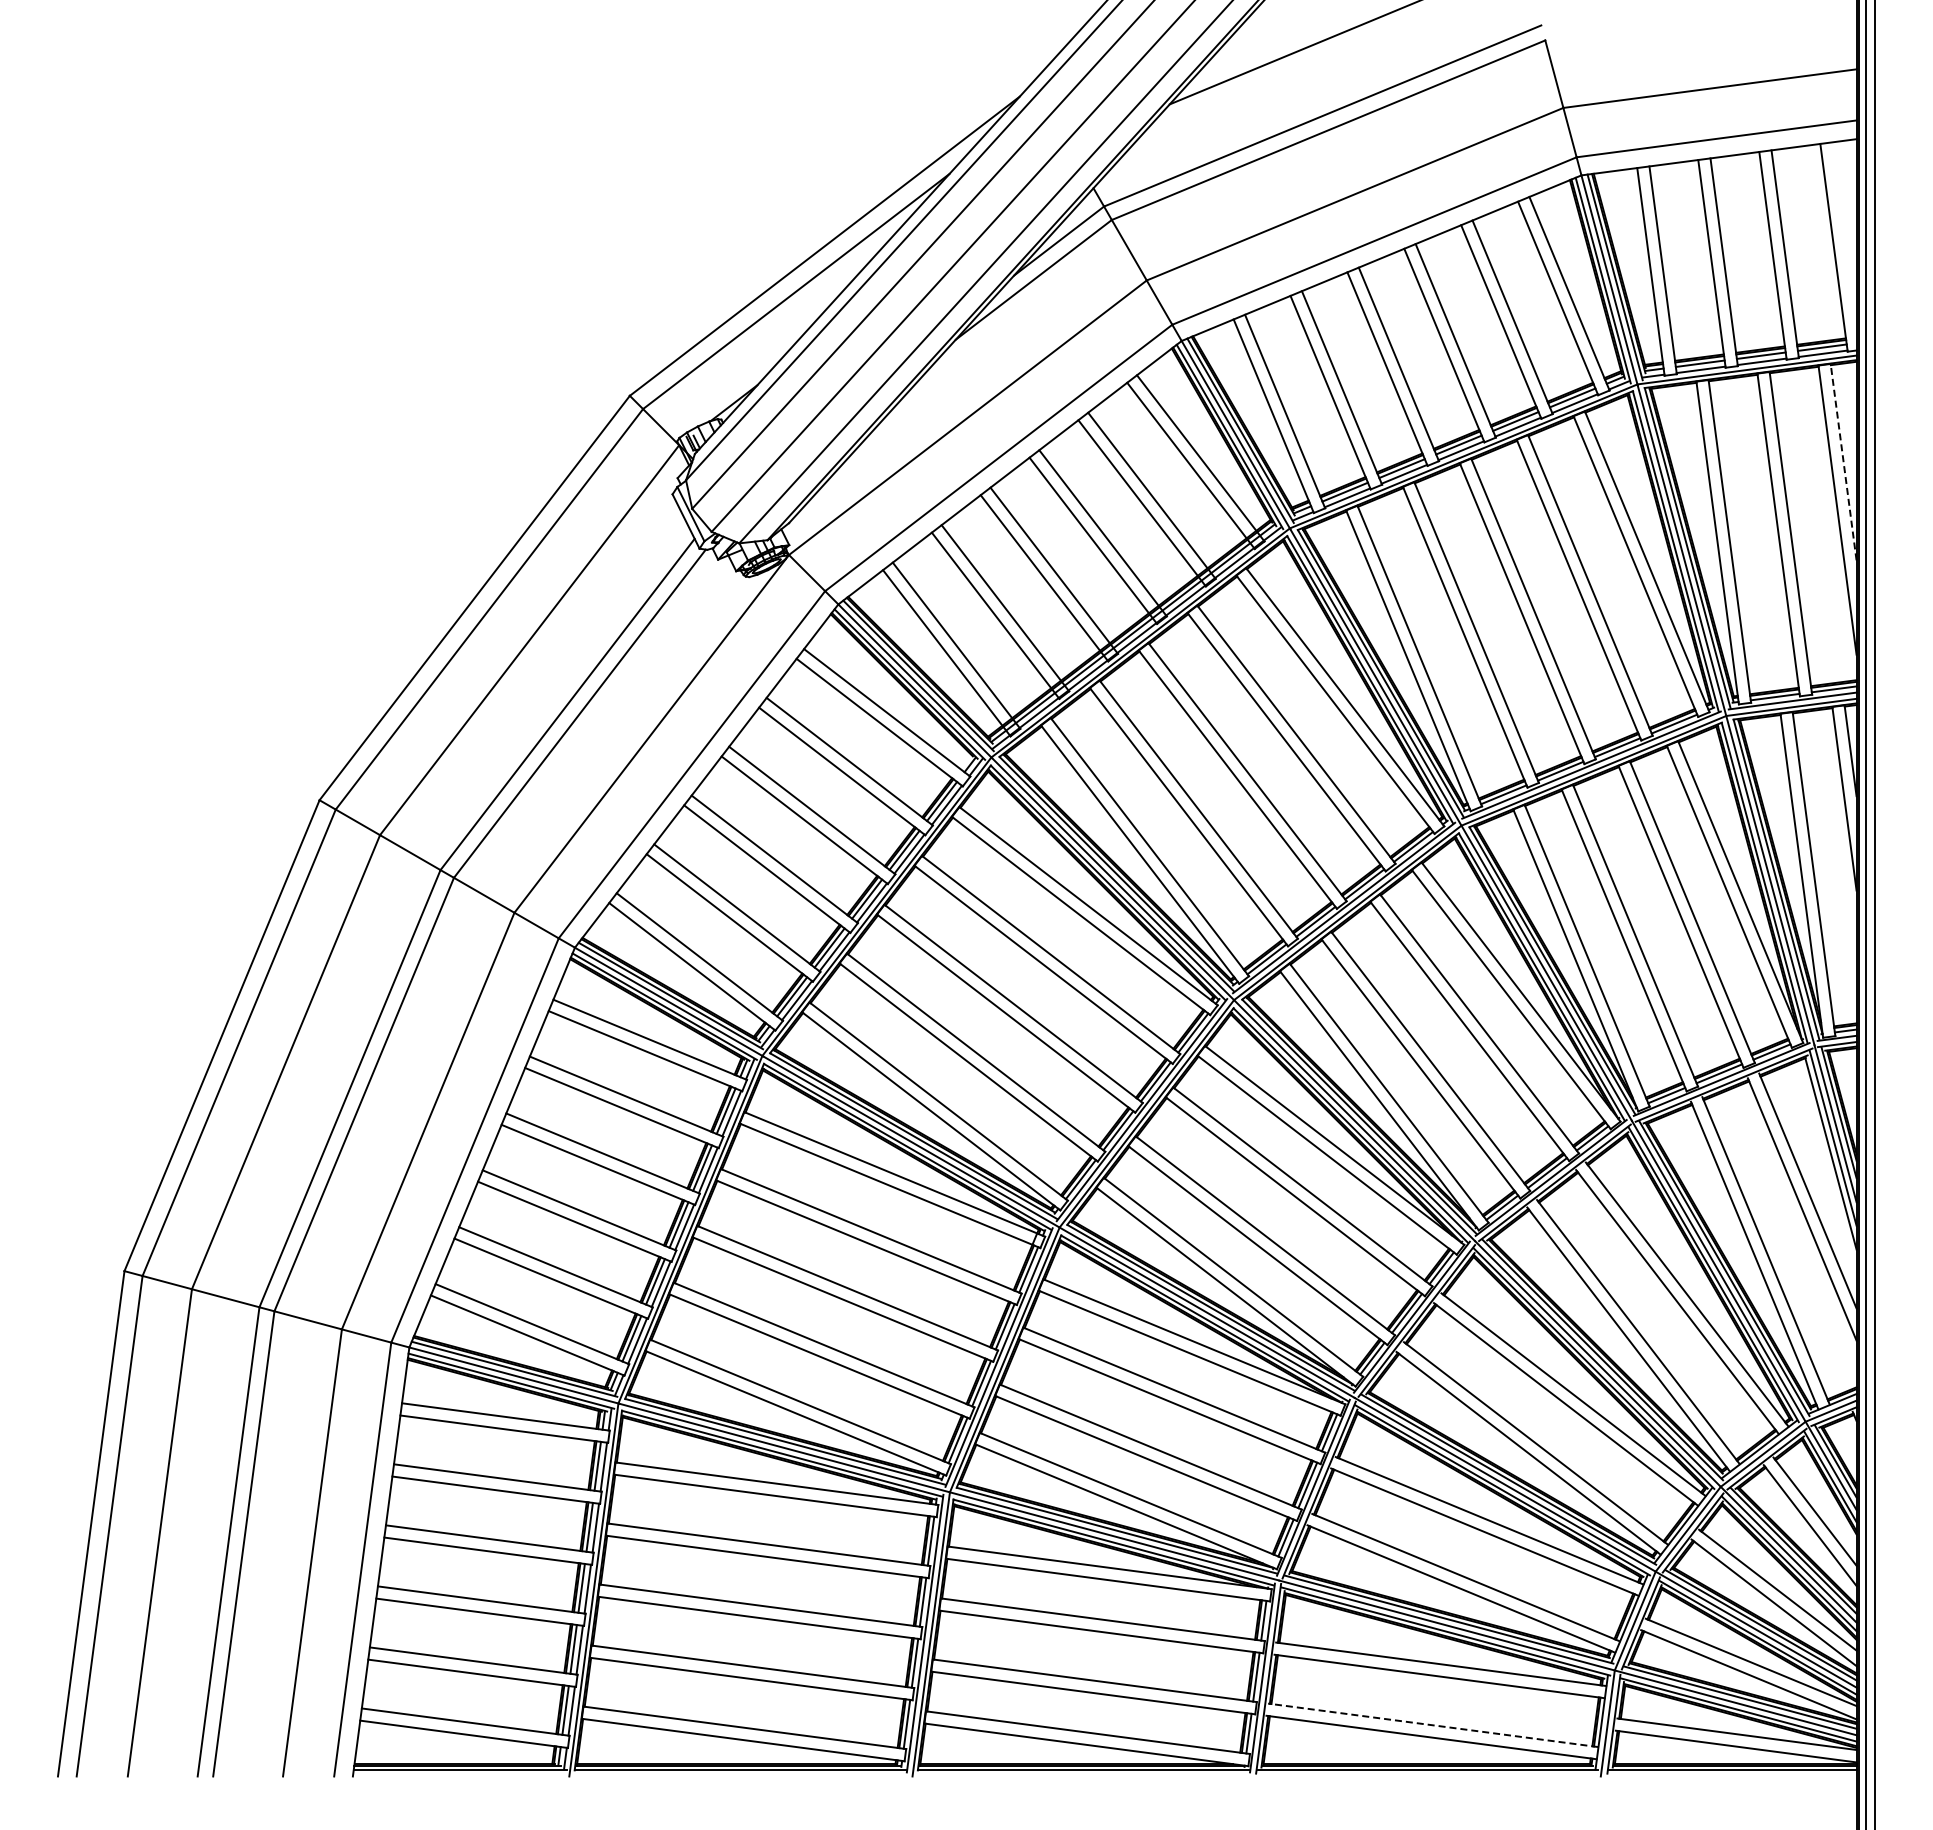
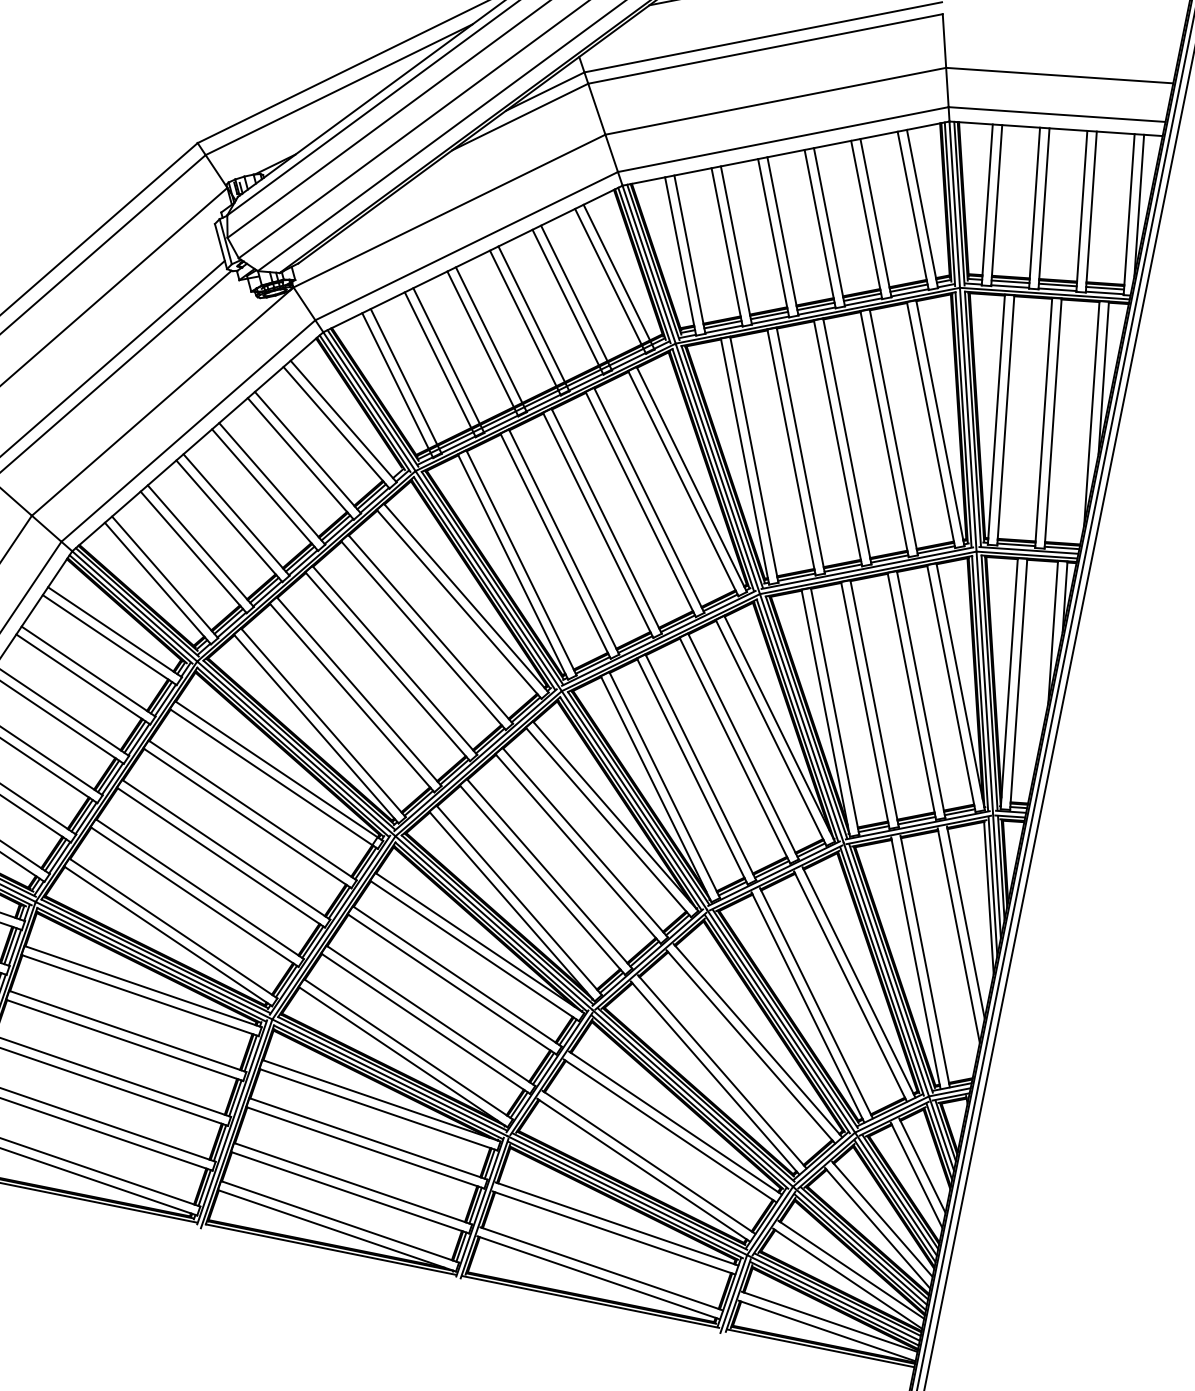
line: (1844, 233) -> (1139, 205), added
line: (1843, 461) -> (1103, 377), dashed -> solid
line: (1432, 1725) -> (601, 1268), dashed -> solid

